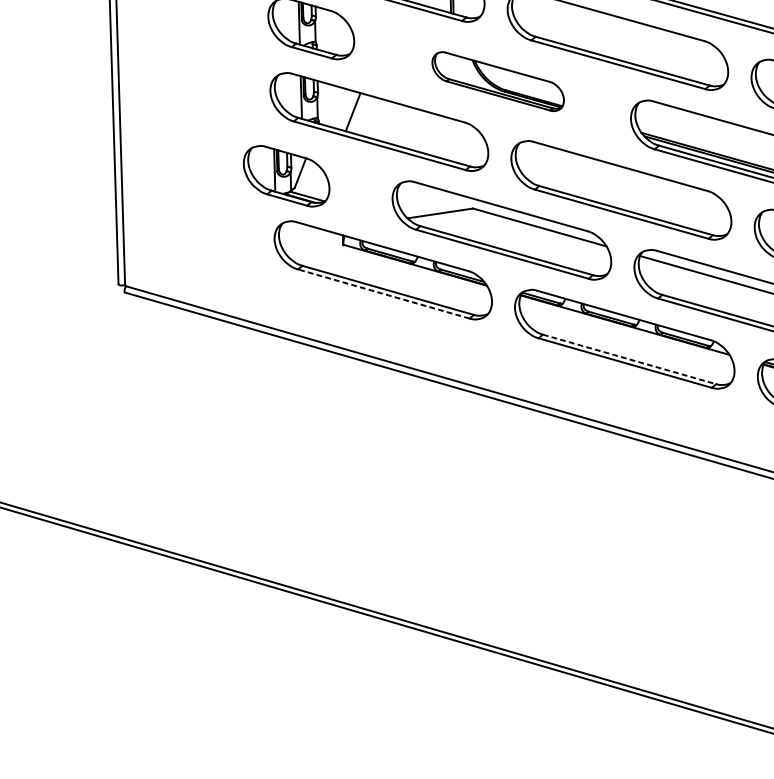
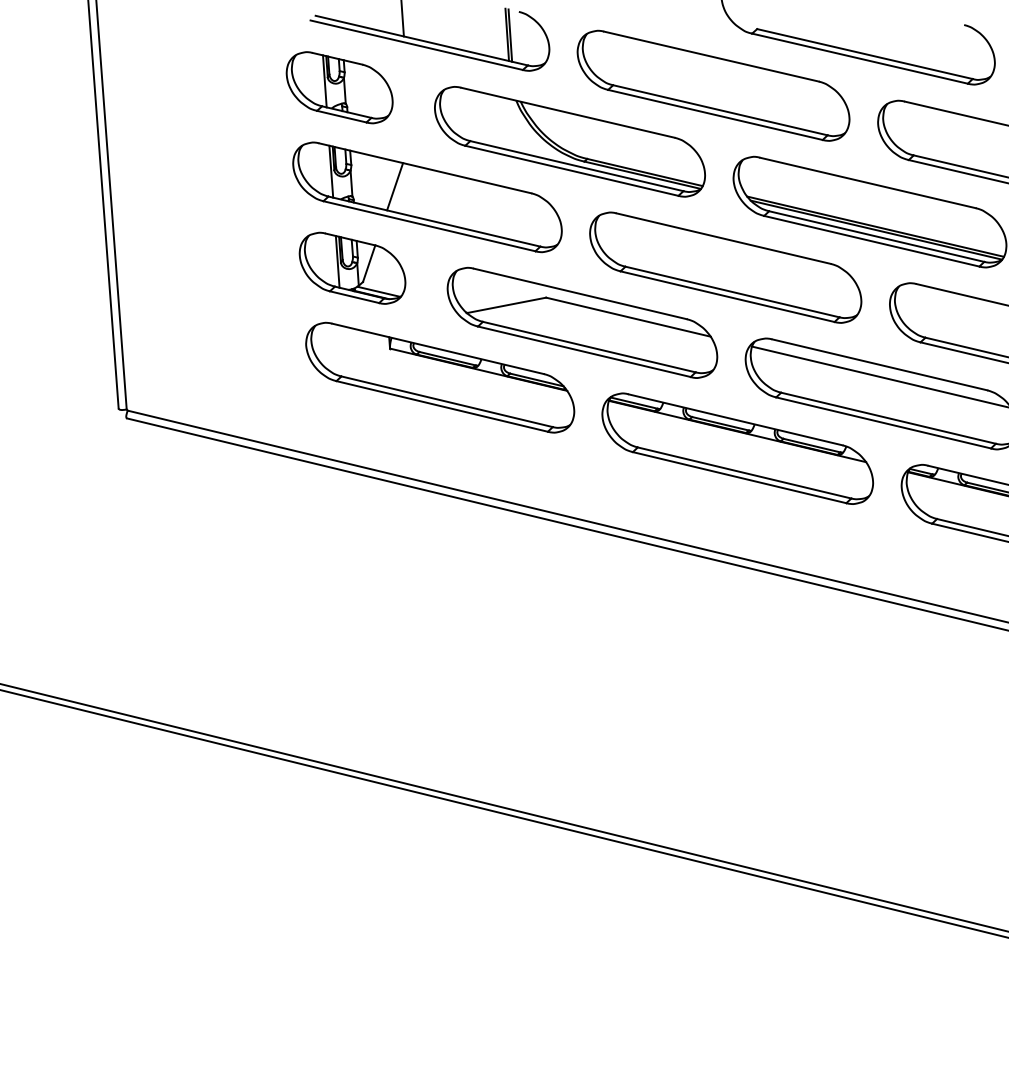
part: (497, 81) -> (569, 141), size x1.67
part: (286, 175) -> (352, 267), moved
line: (384, 294) -> (442, 406), dashed -> solid
line: (629, 359) -> (744, 472), dashed -> solid

